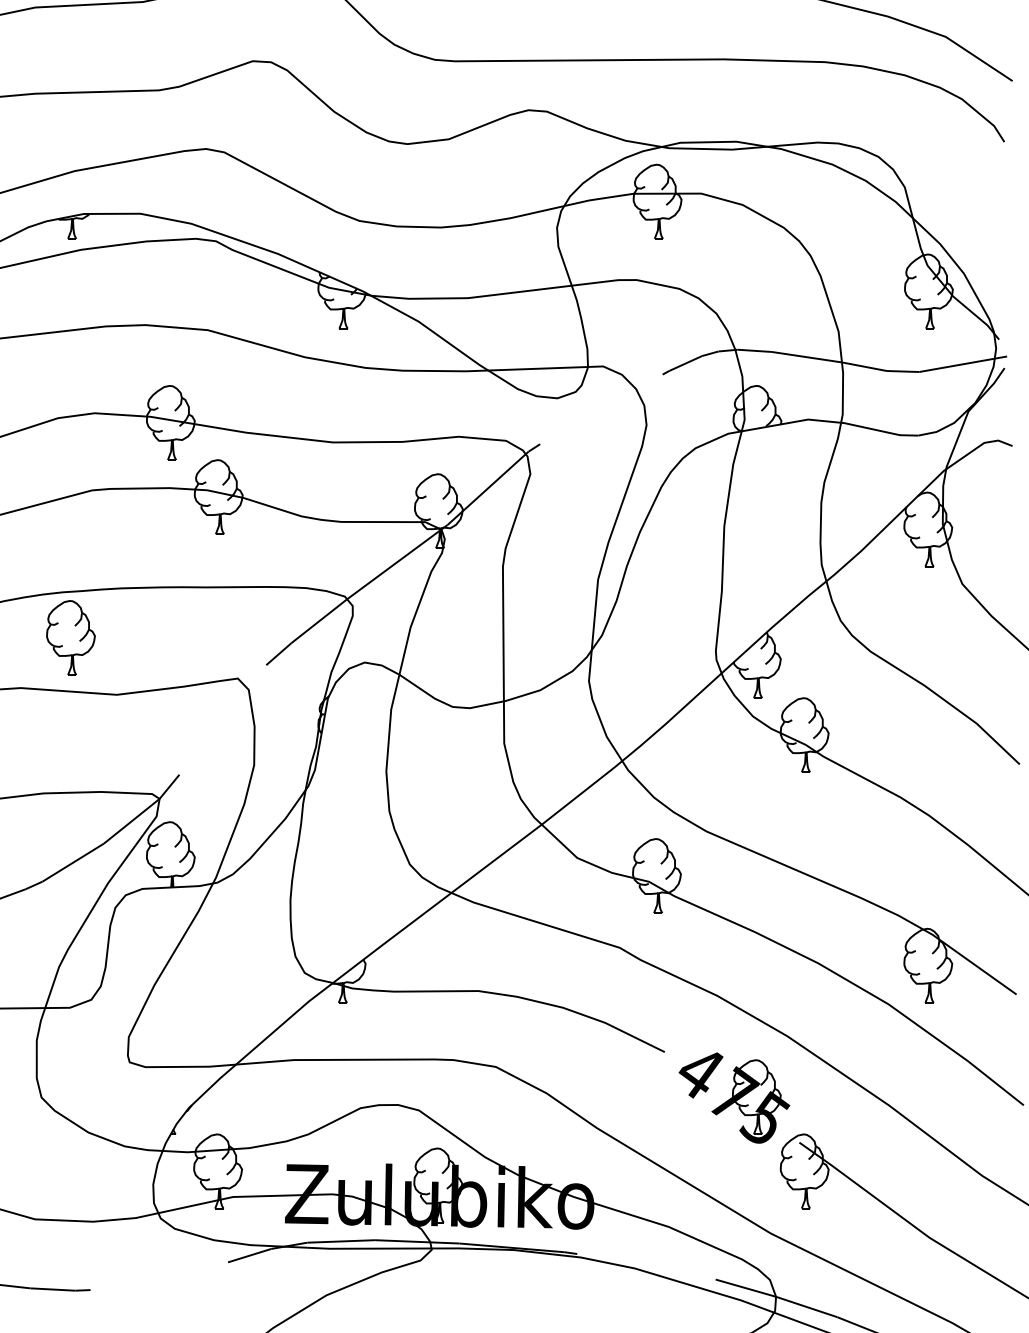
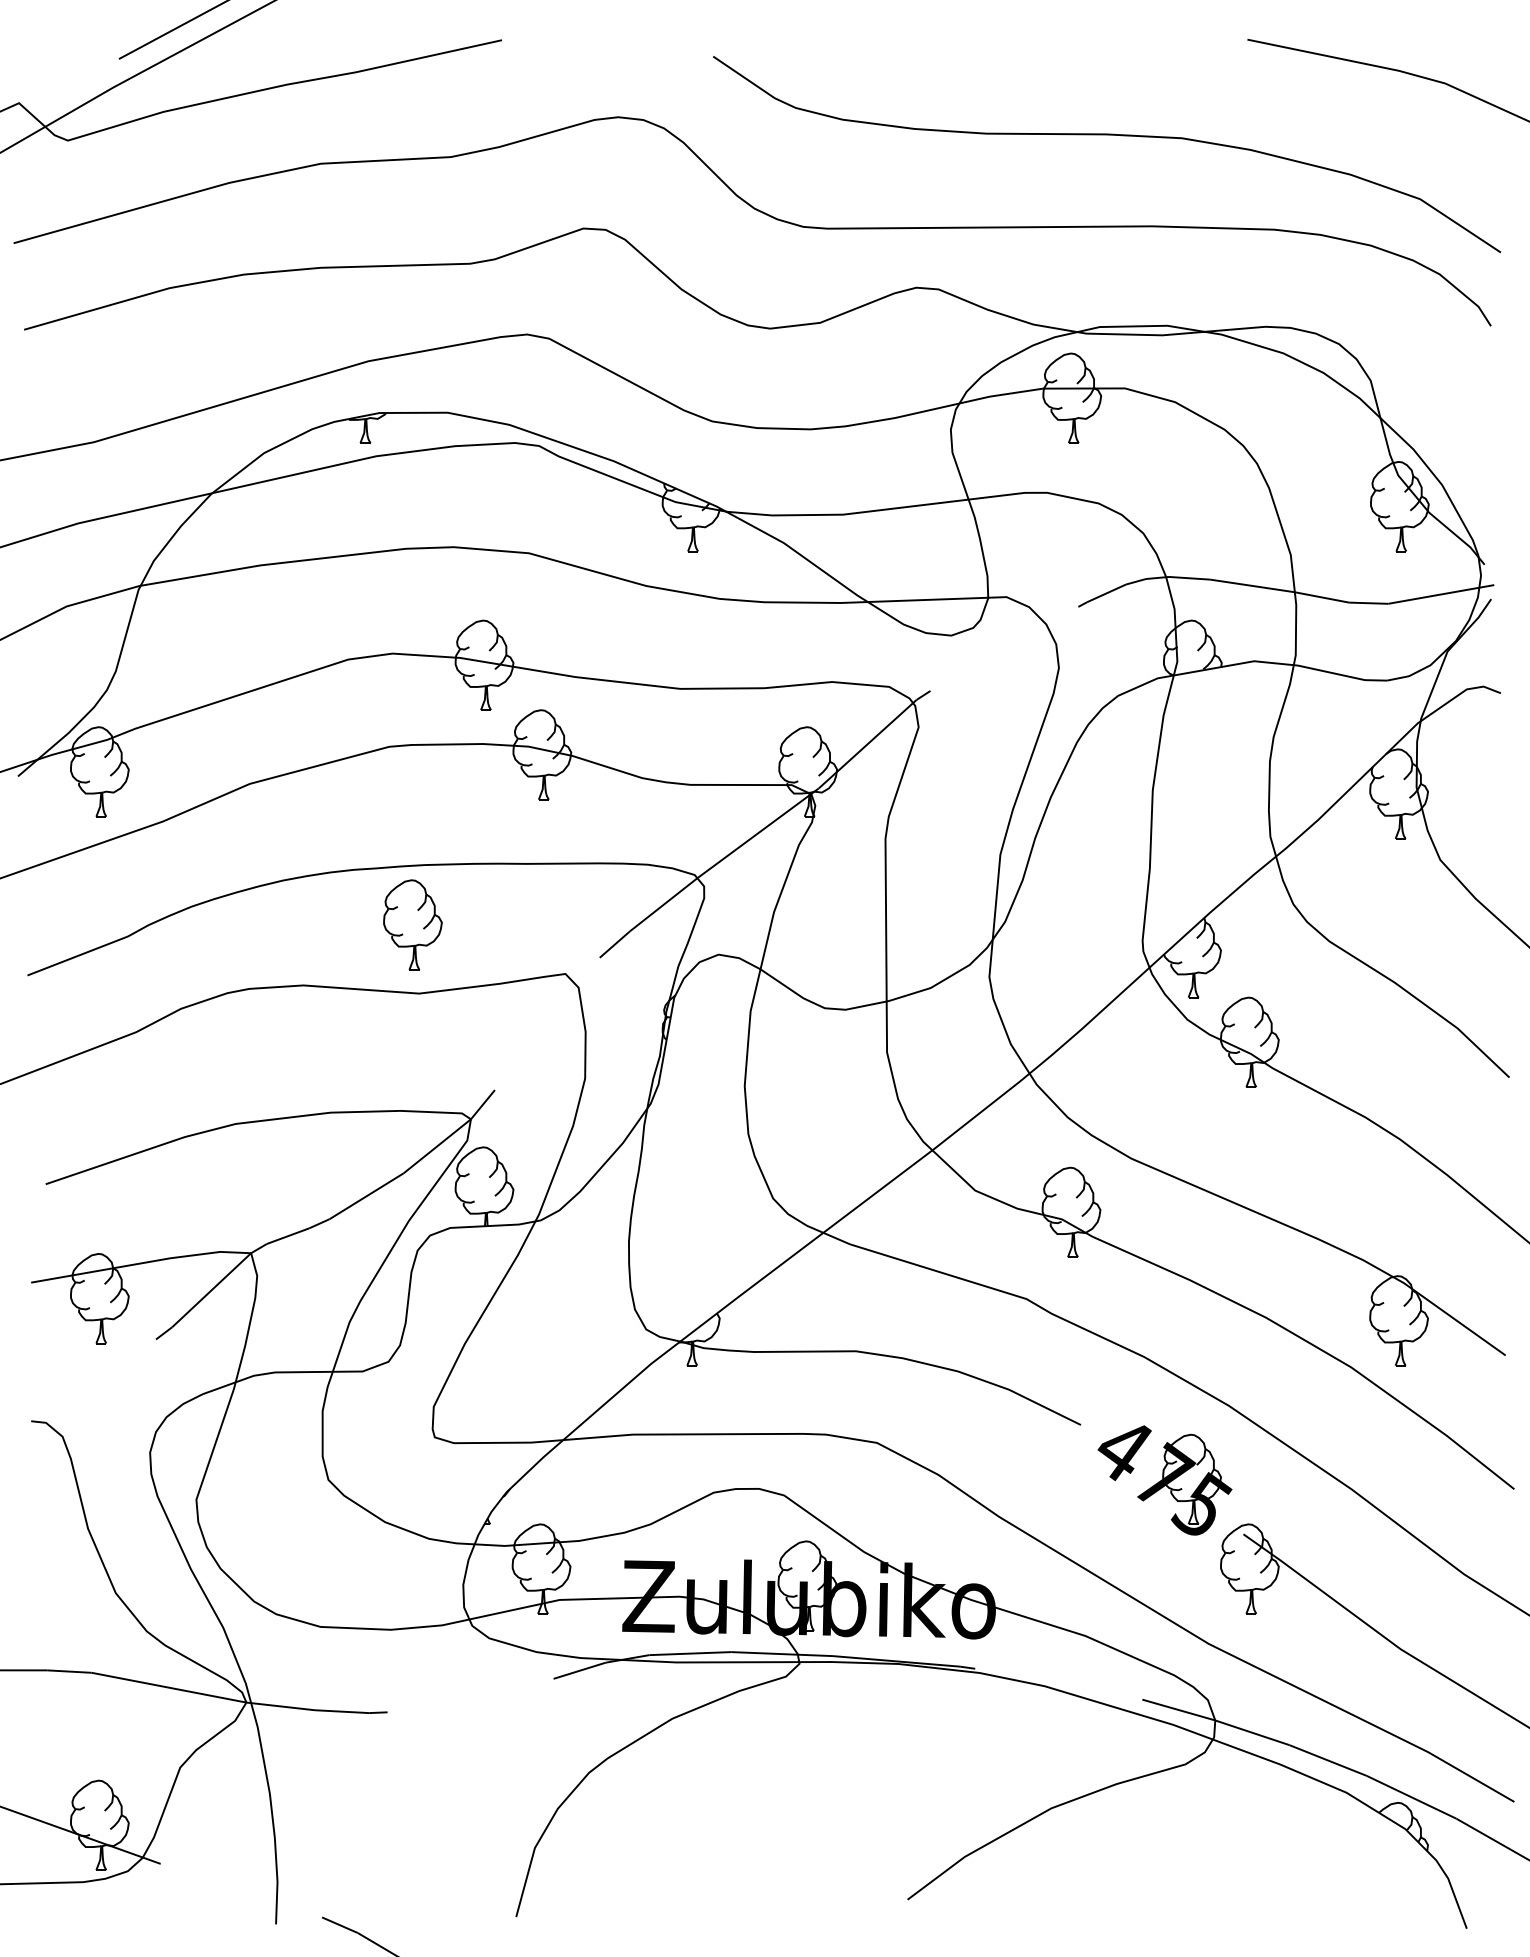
part: (70, 637) -> (412, 924), moved

